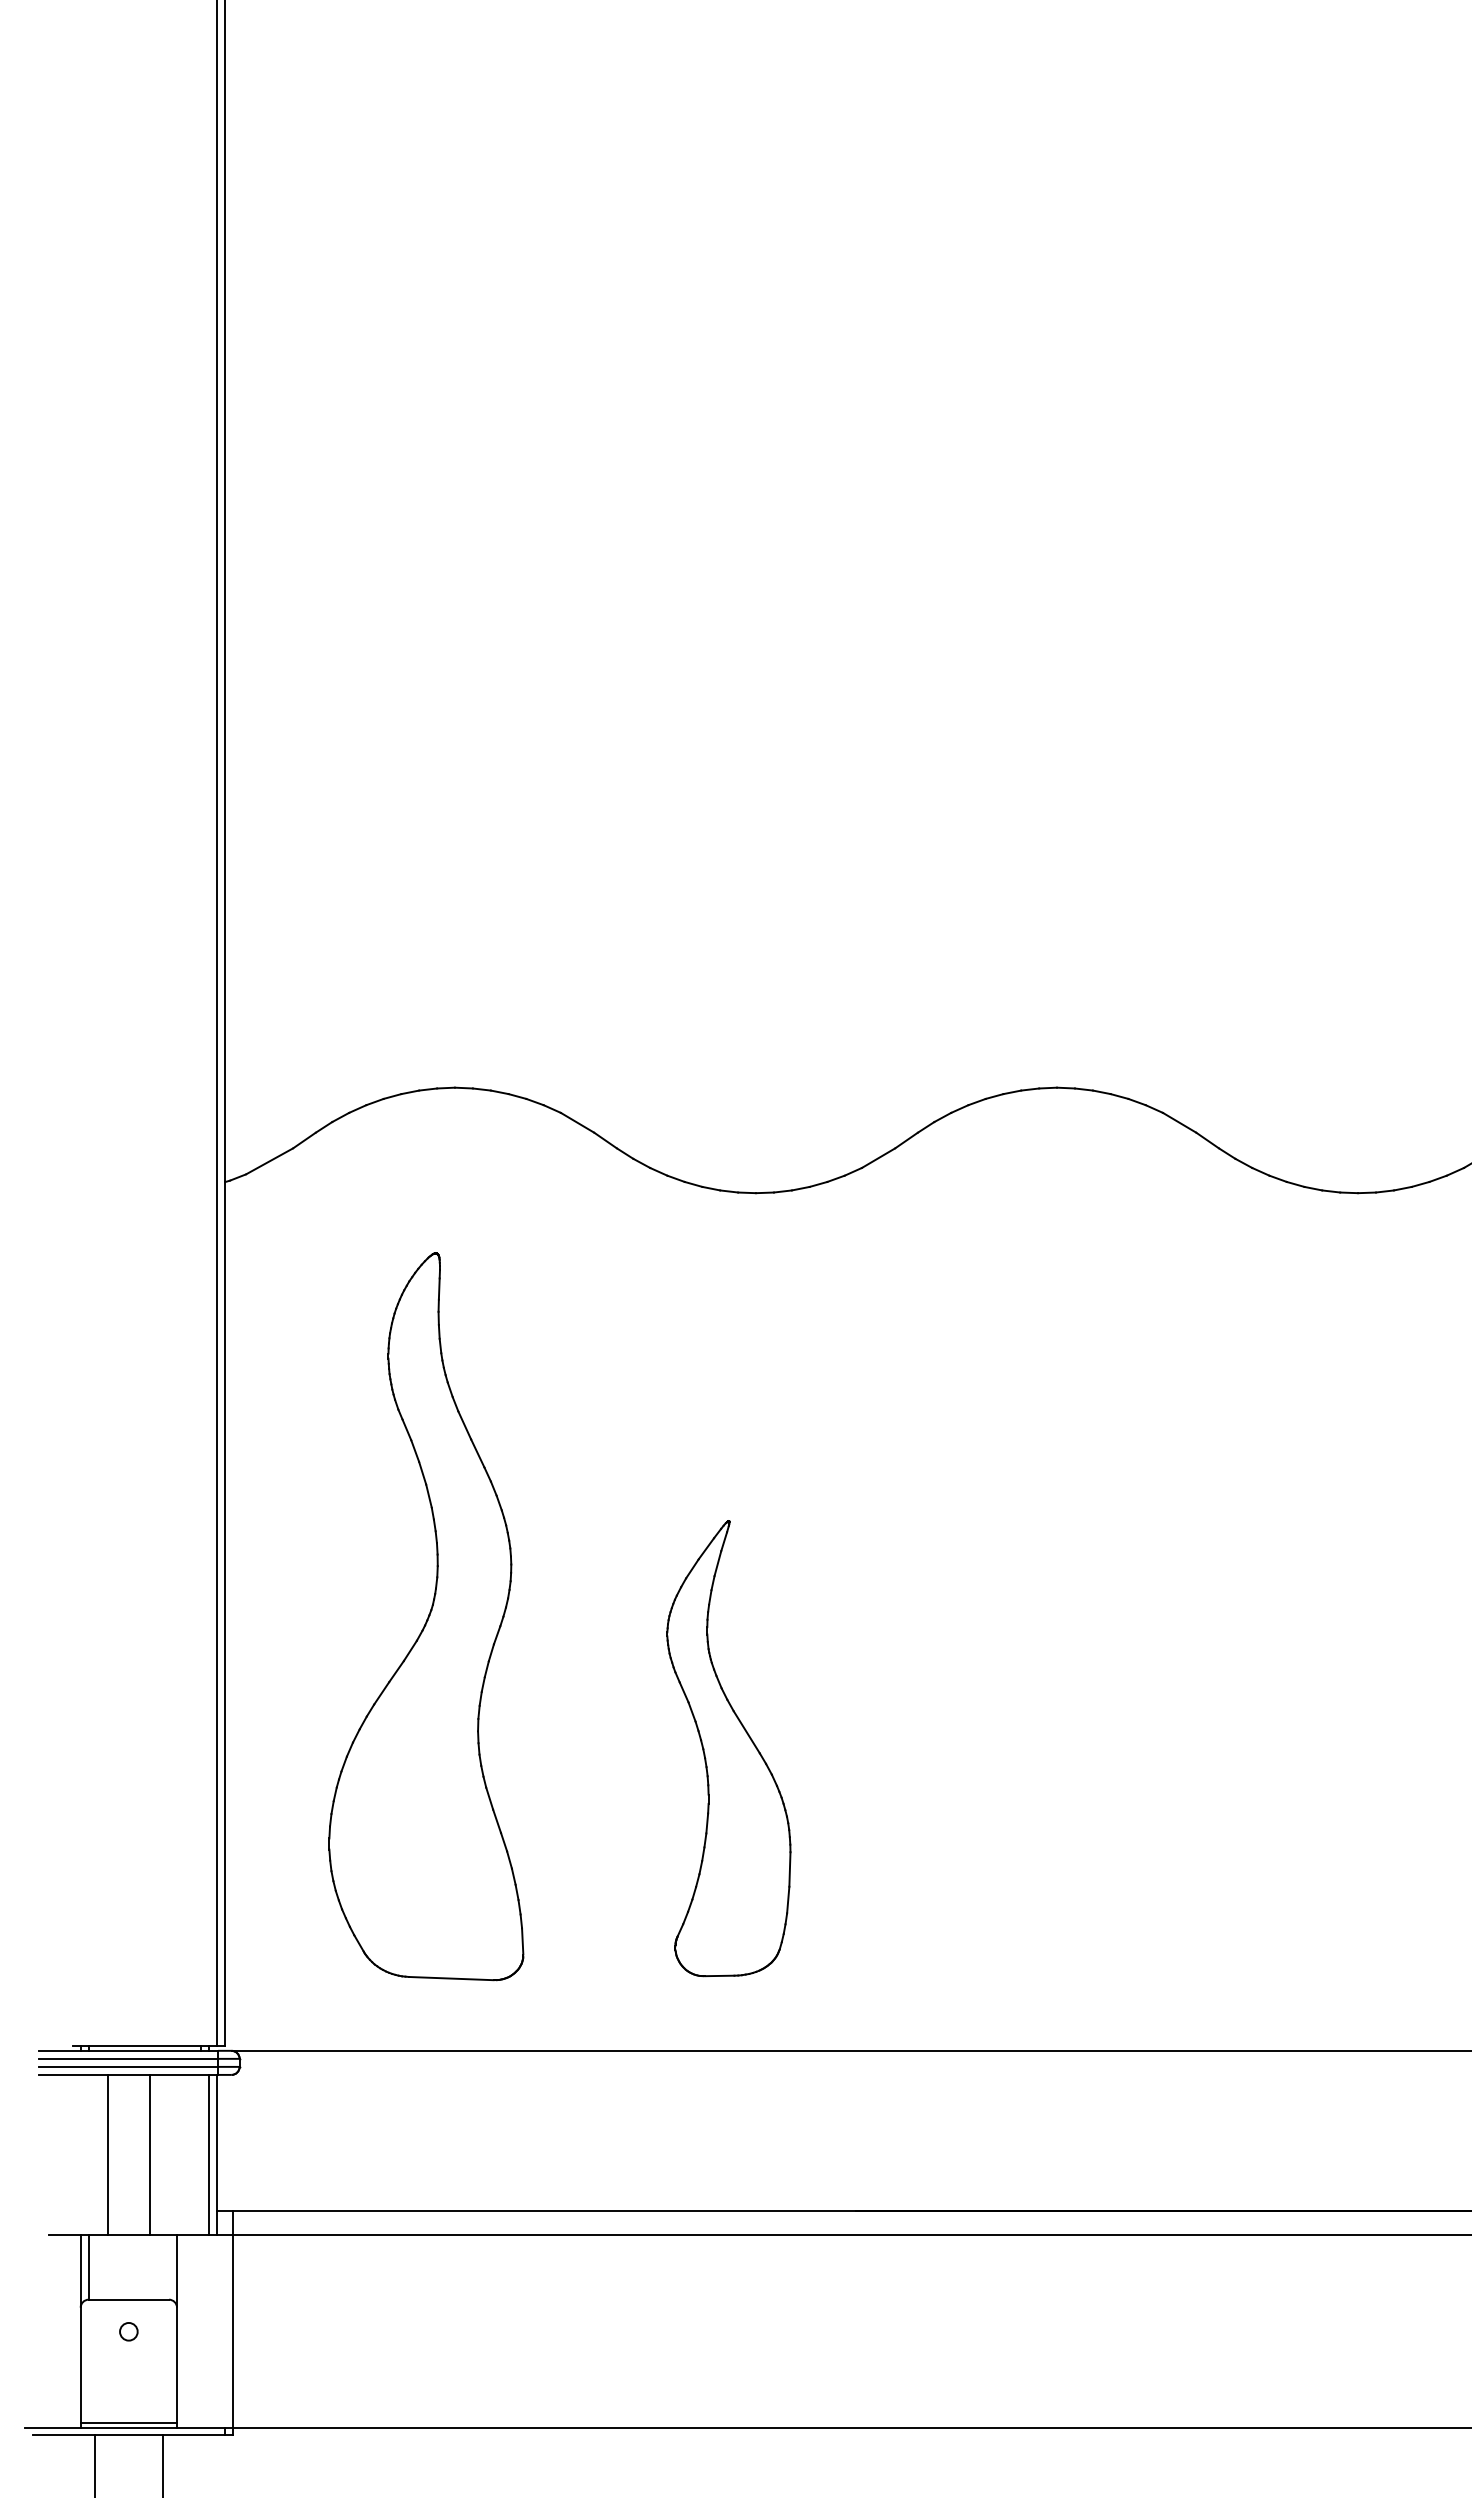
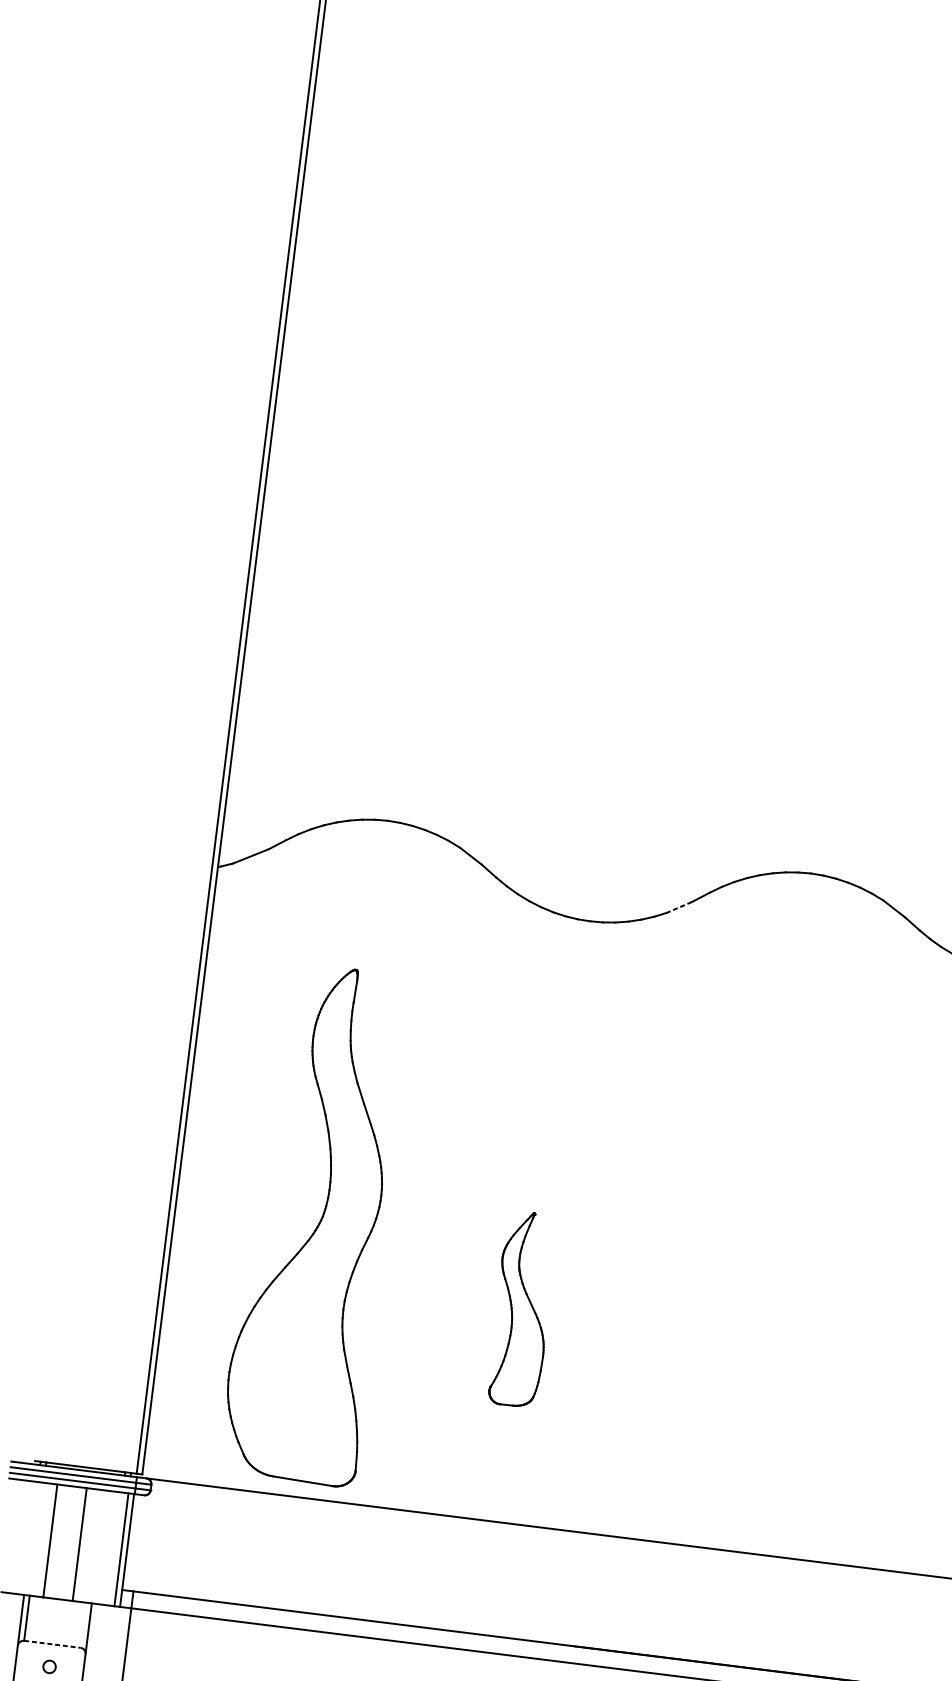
line: (878, 1158) -> (679, 907), solid -> dashed
part: (426, 1616) -> (317, 1224), moved
part: (728, 1748) -> (522, 1309), size x0.6
line: (129, 2299) -> (52, 1644), solid -> dashed

